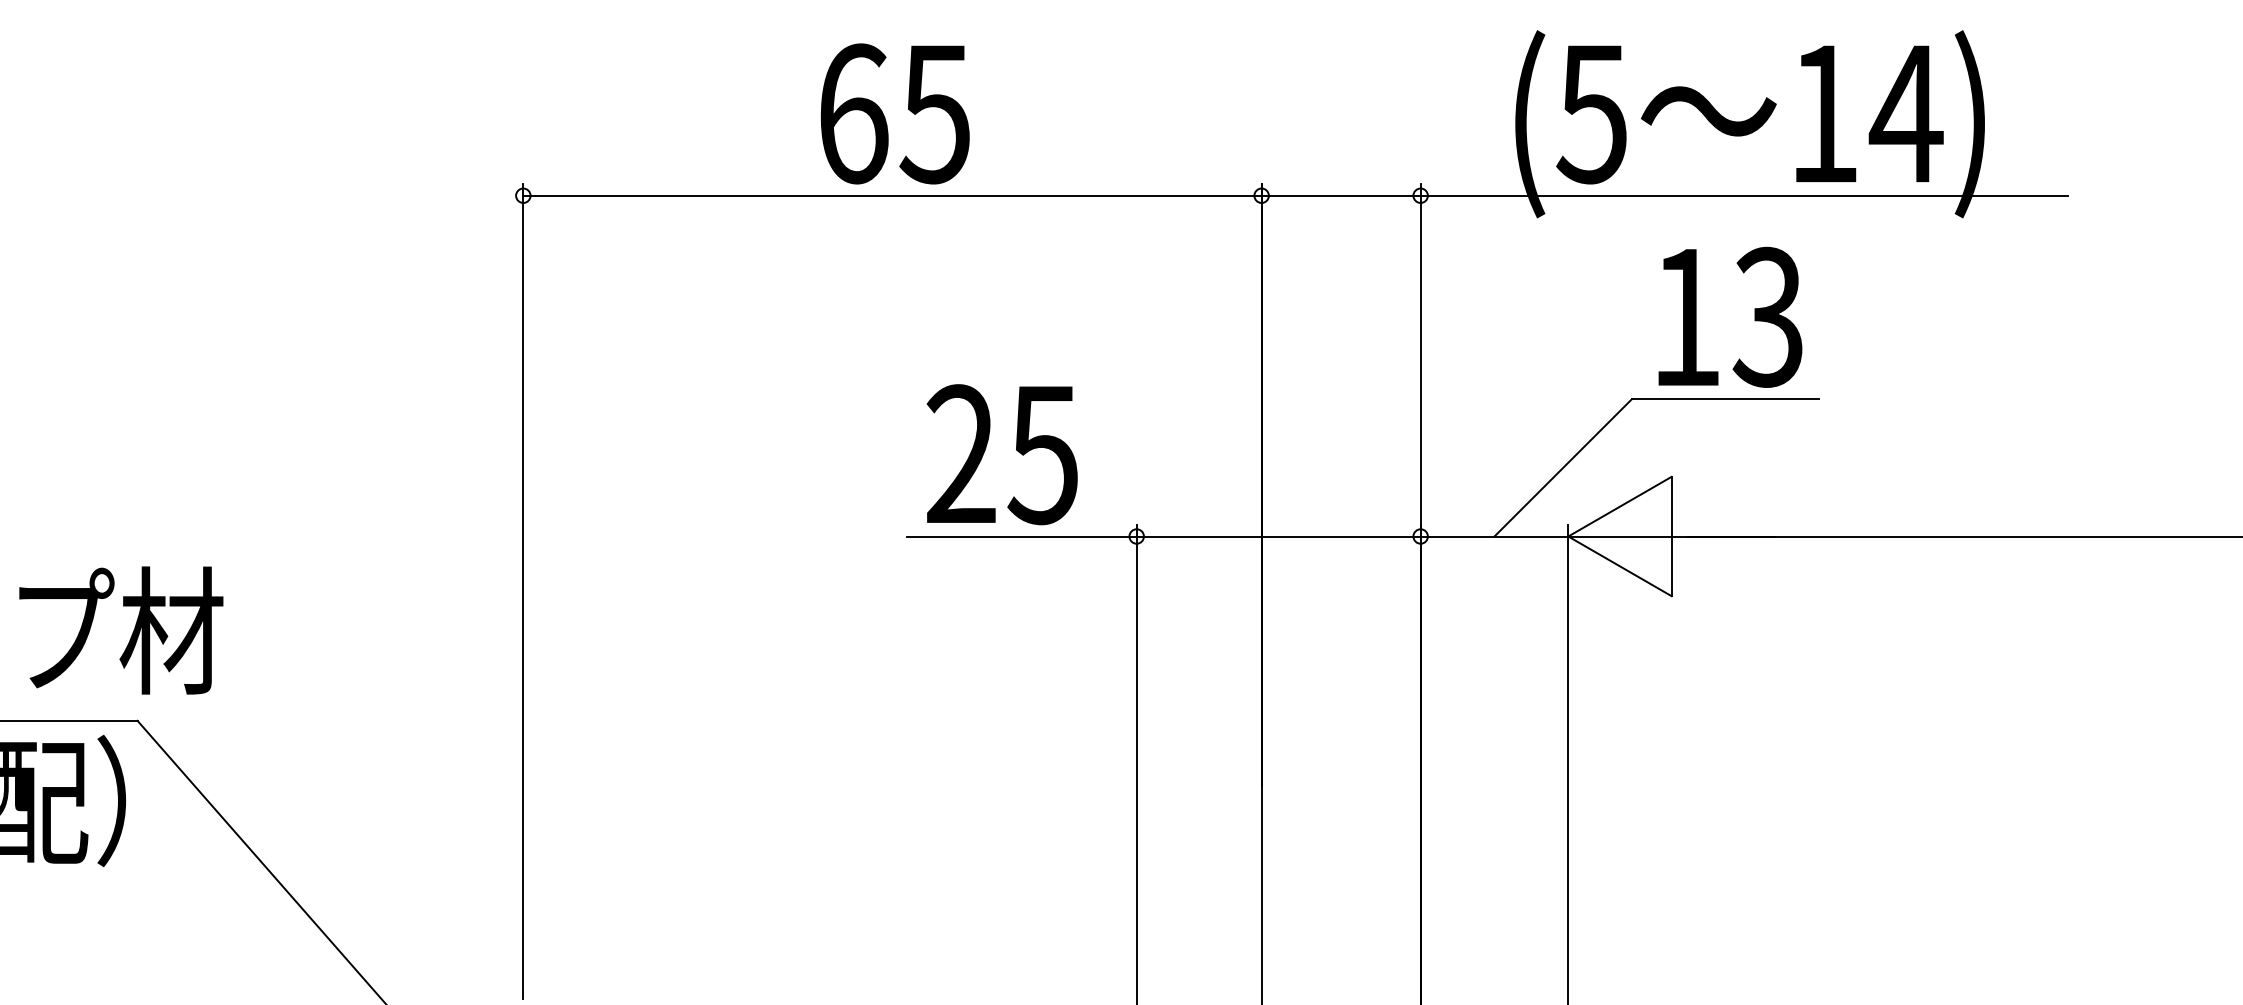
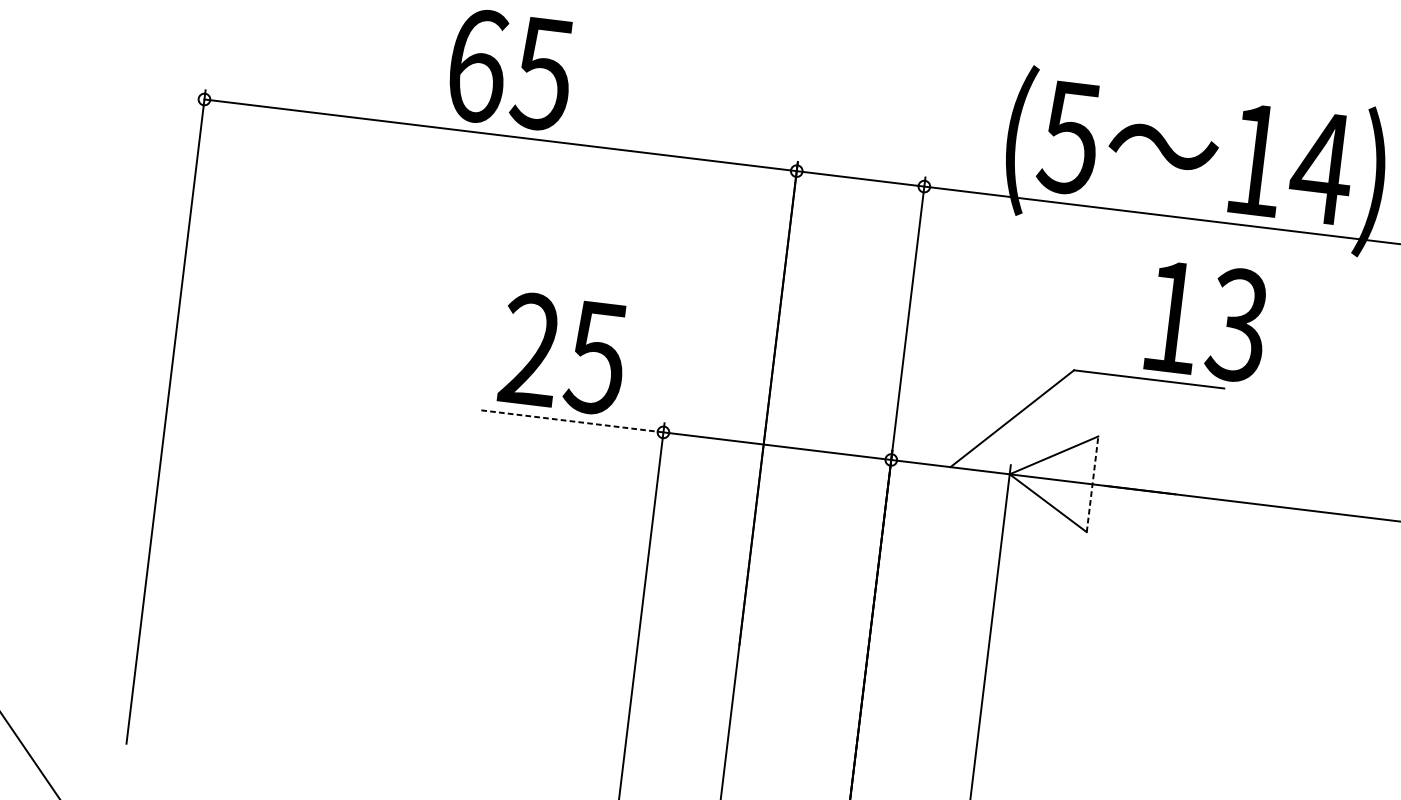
text: (1730, 316) -> (1207, 320), moved
line: (1021, 536) -> (571, 421), solid -> dashed
line: (1671, 536) -> (1092, 484), solid -> dashed

